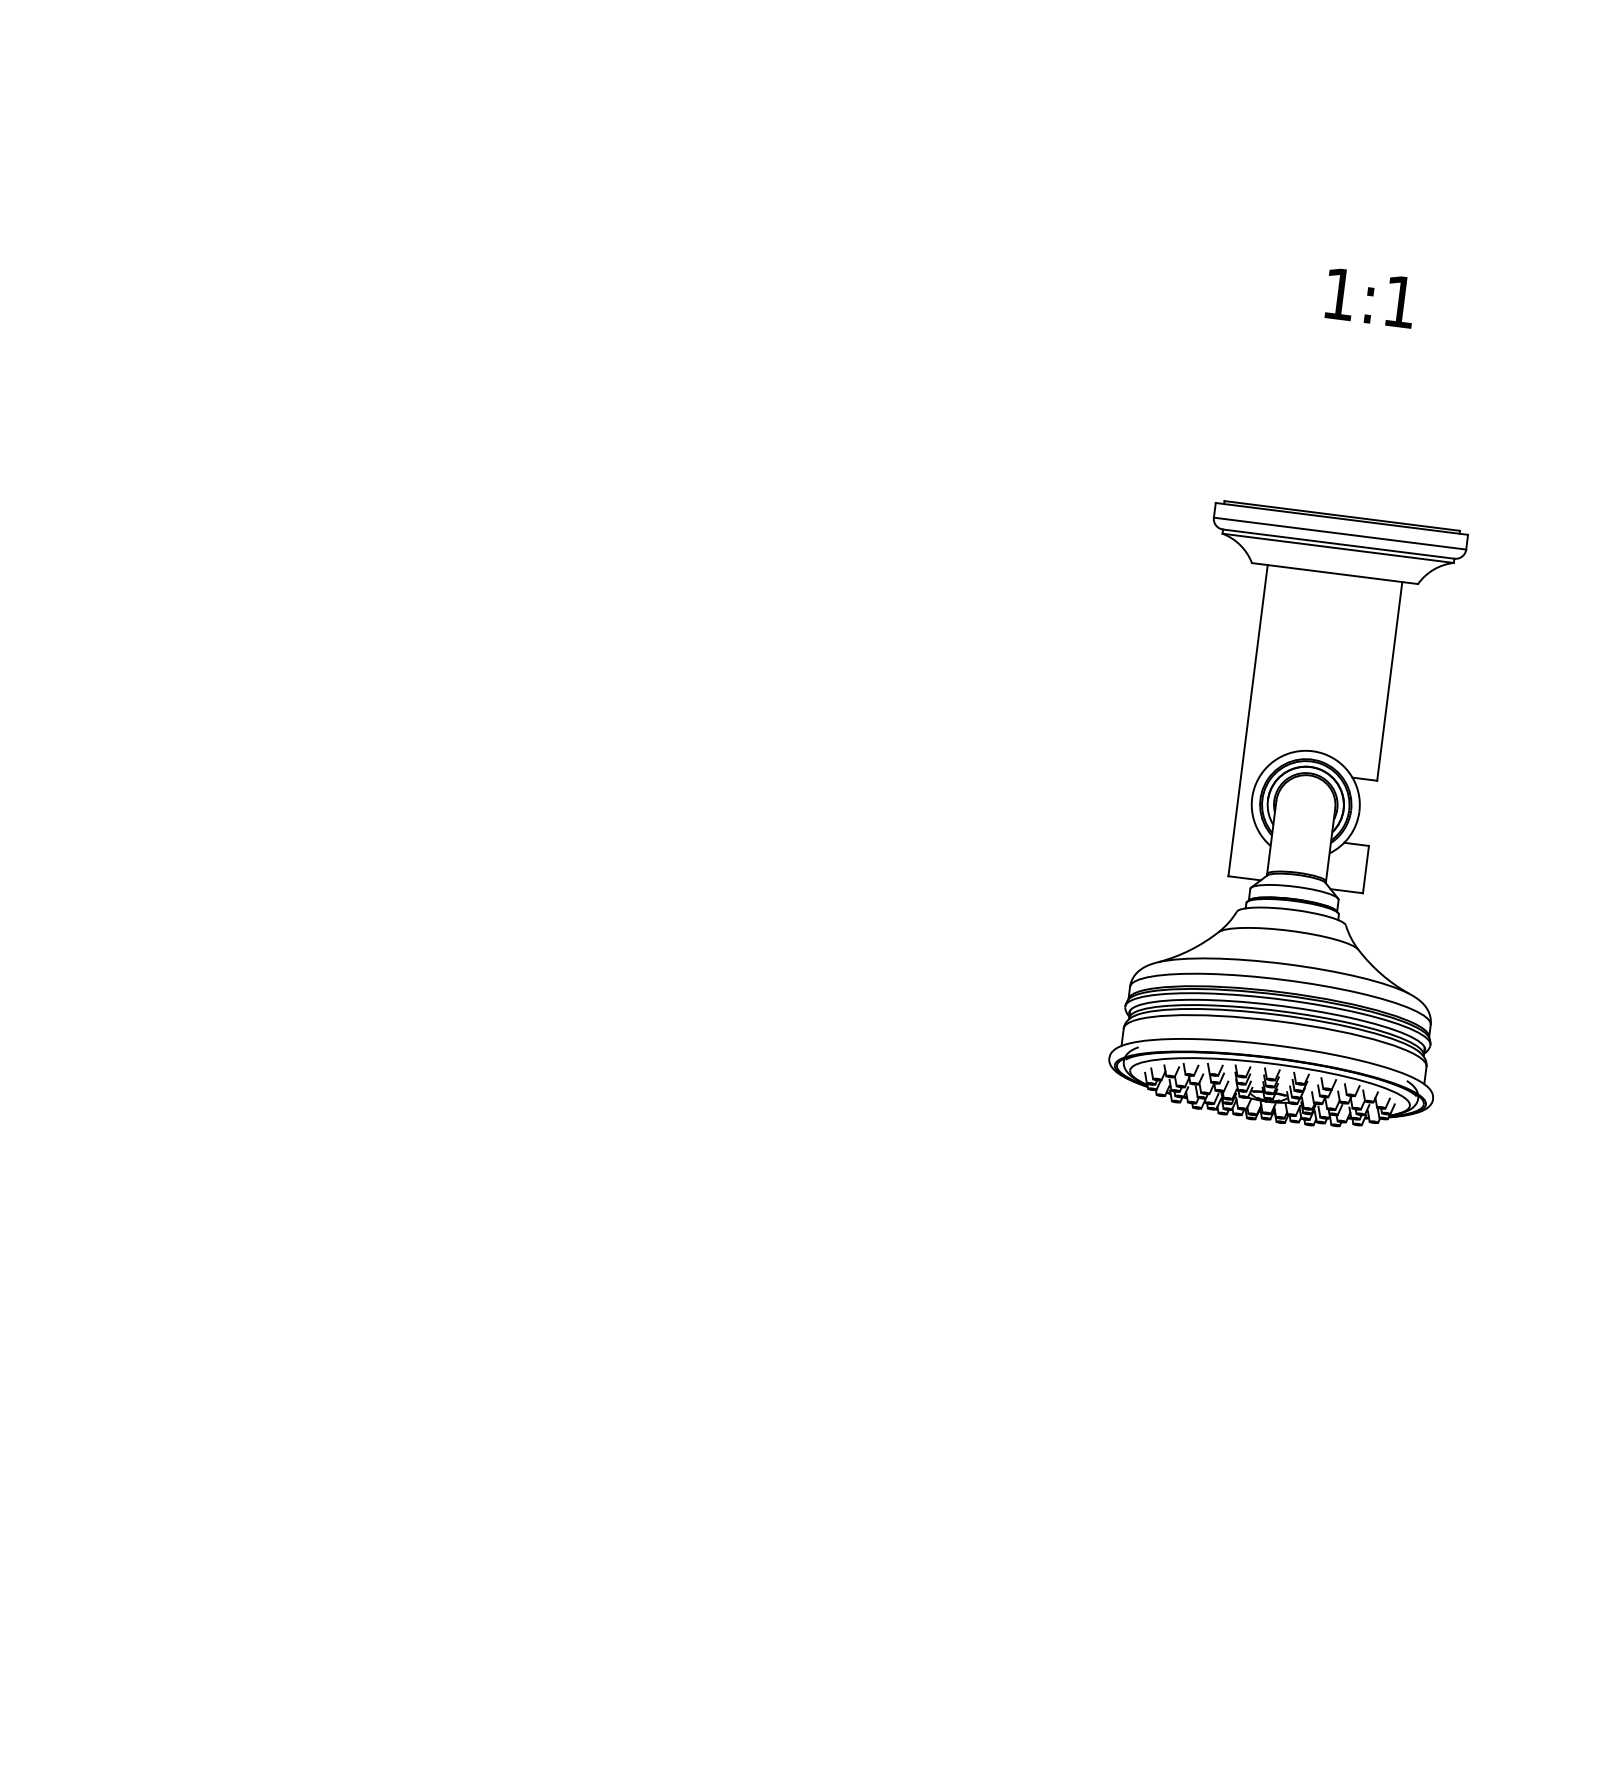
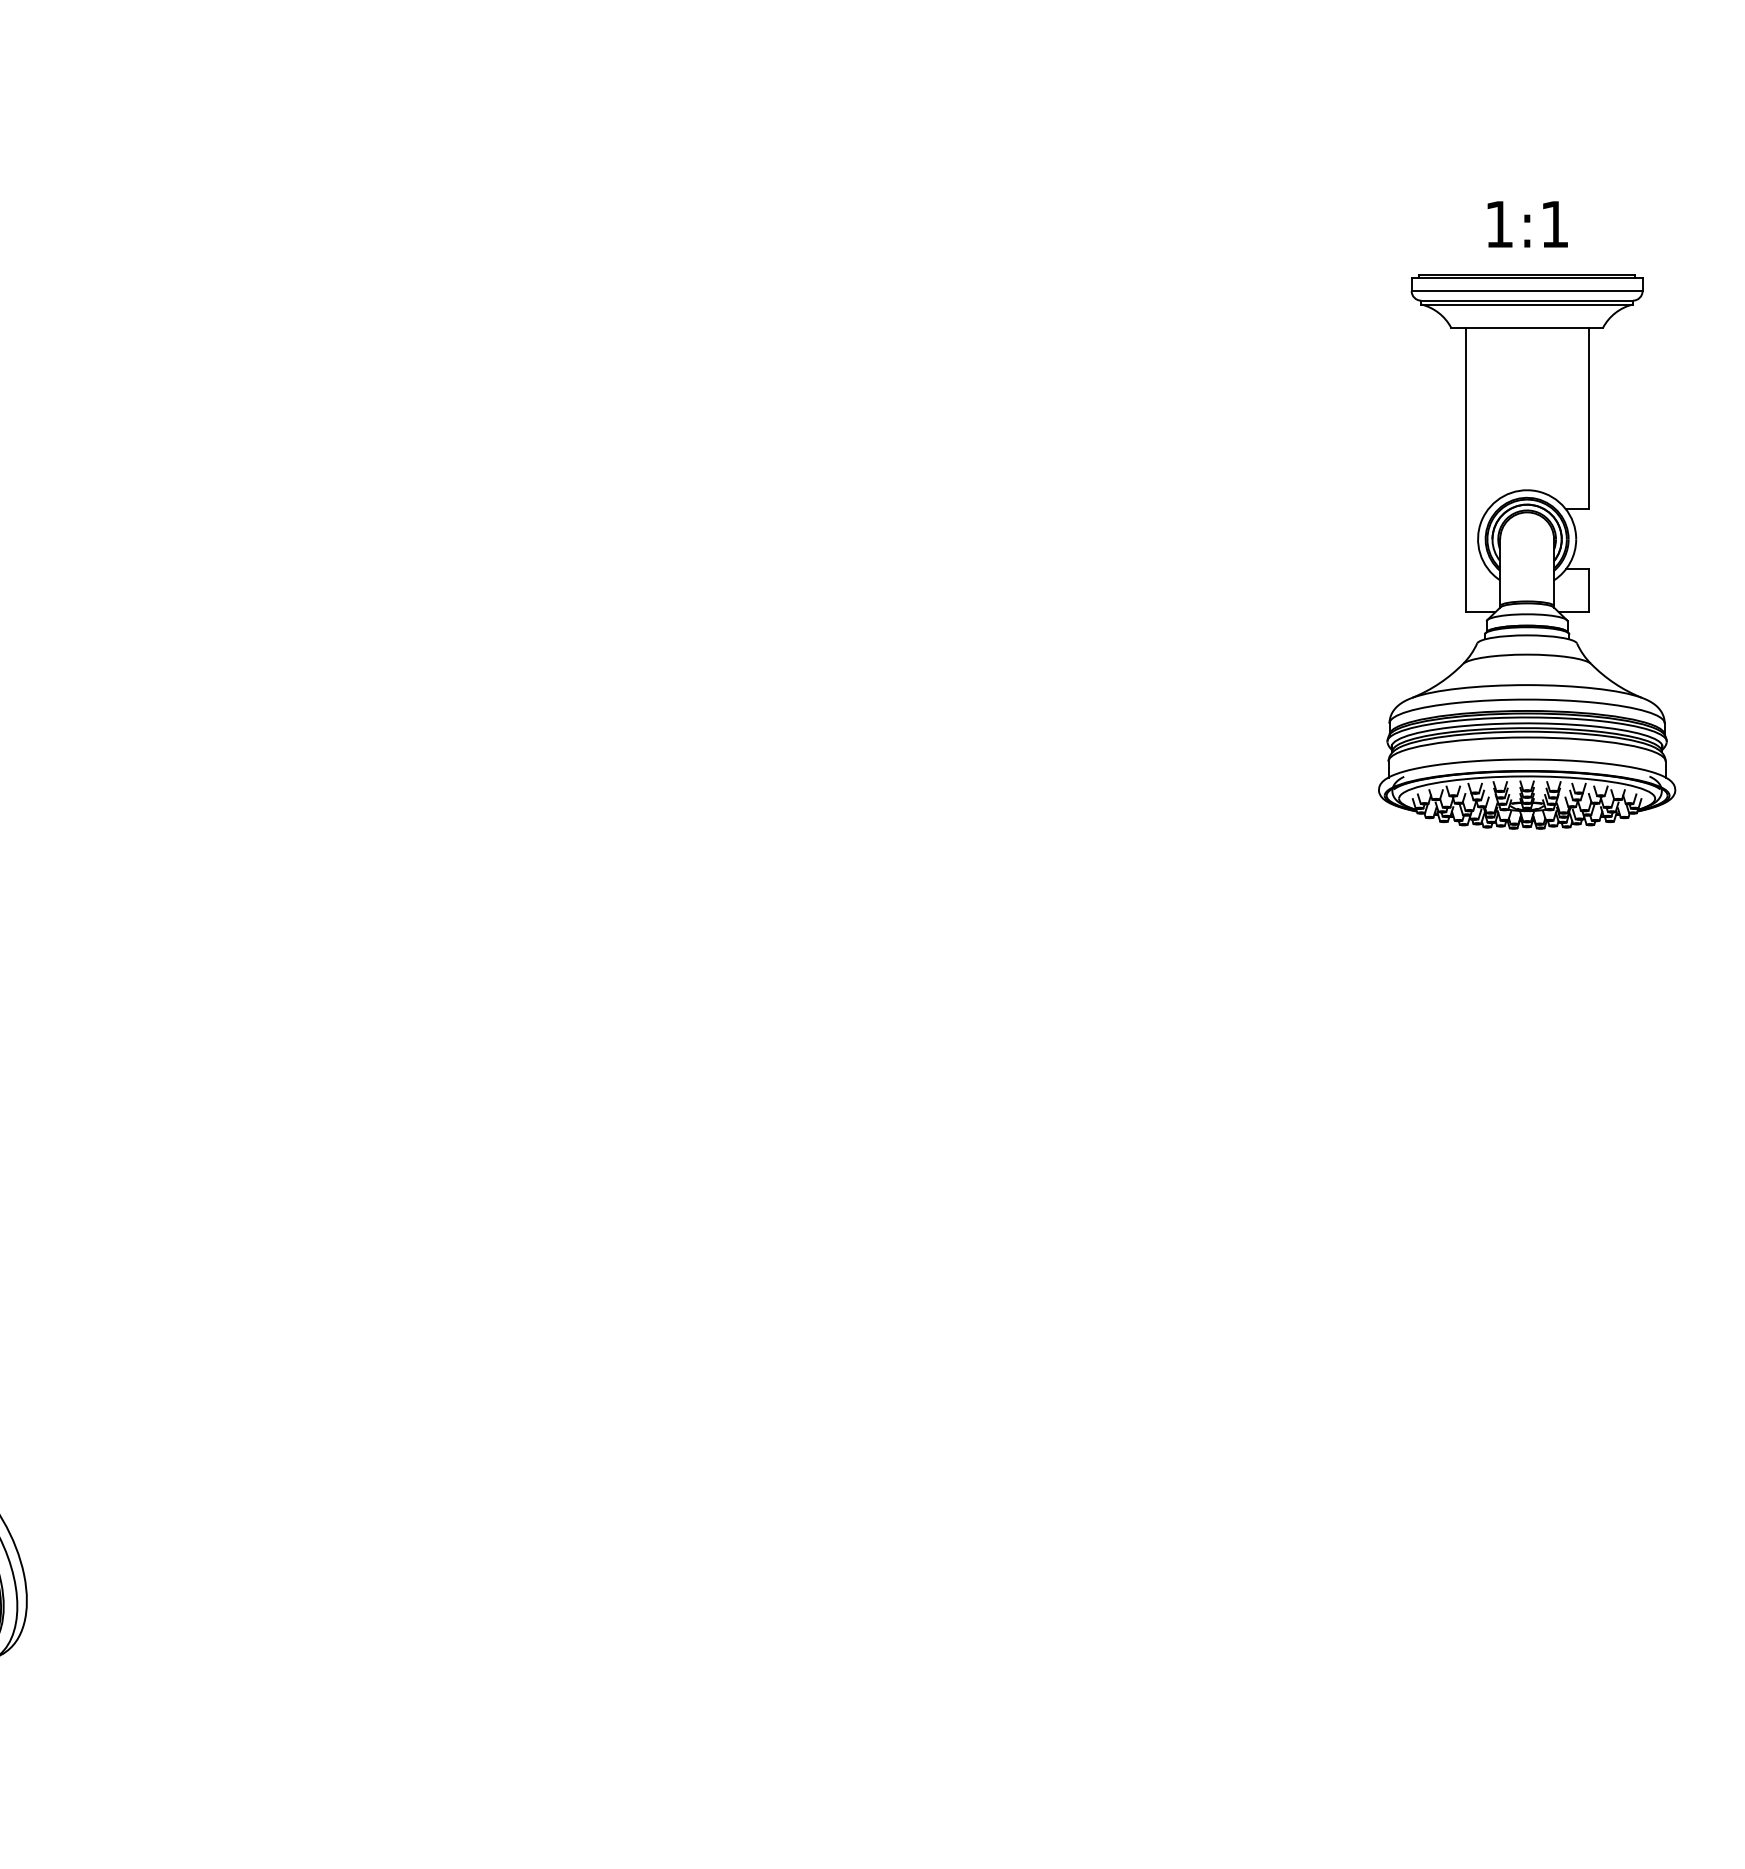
text: (1370, 298) -> (1527, 224), moved

